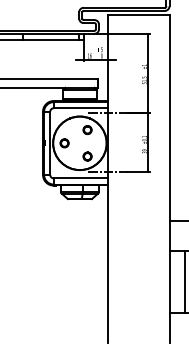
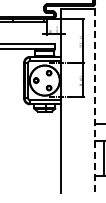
line: (170, 180) -> (95, 101), solid -> dashed

